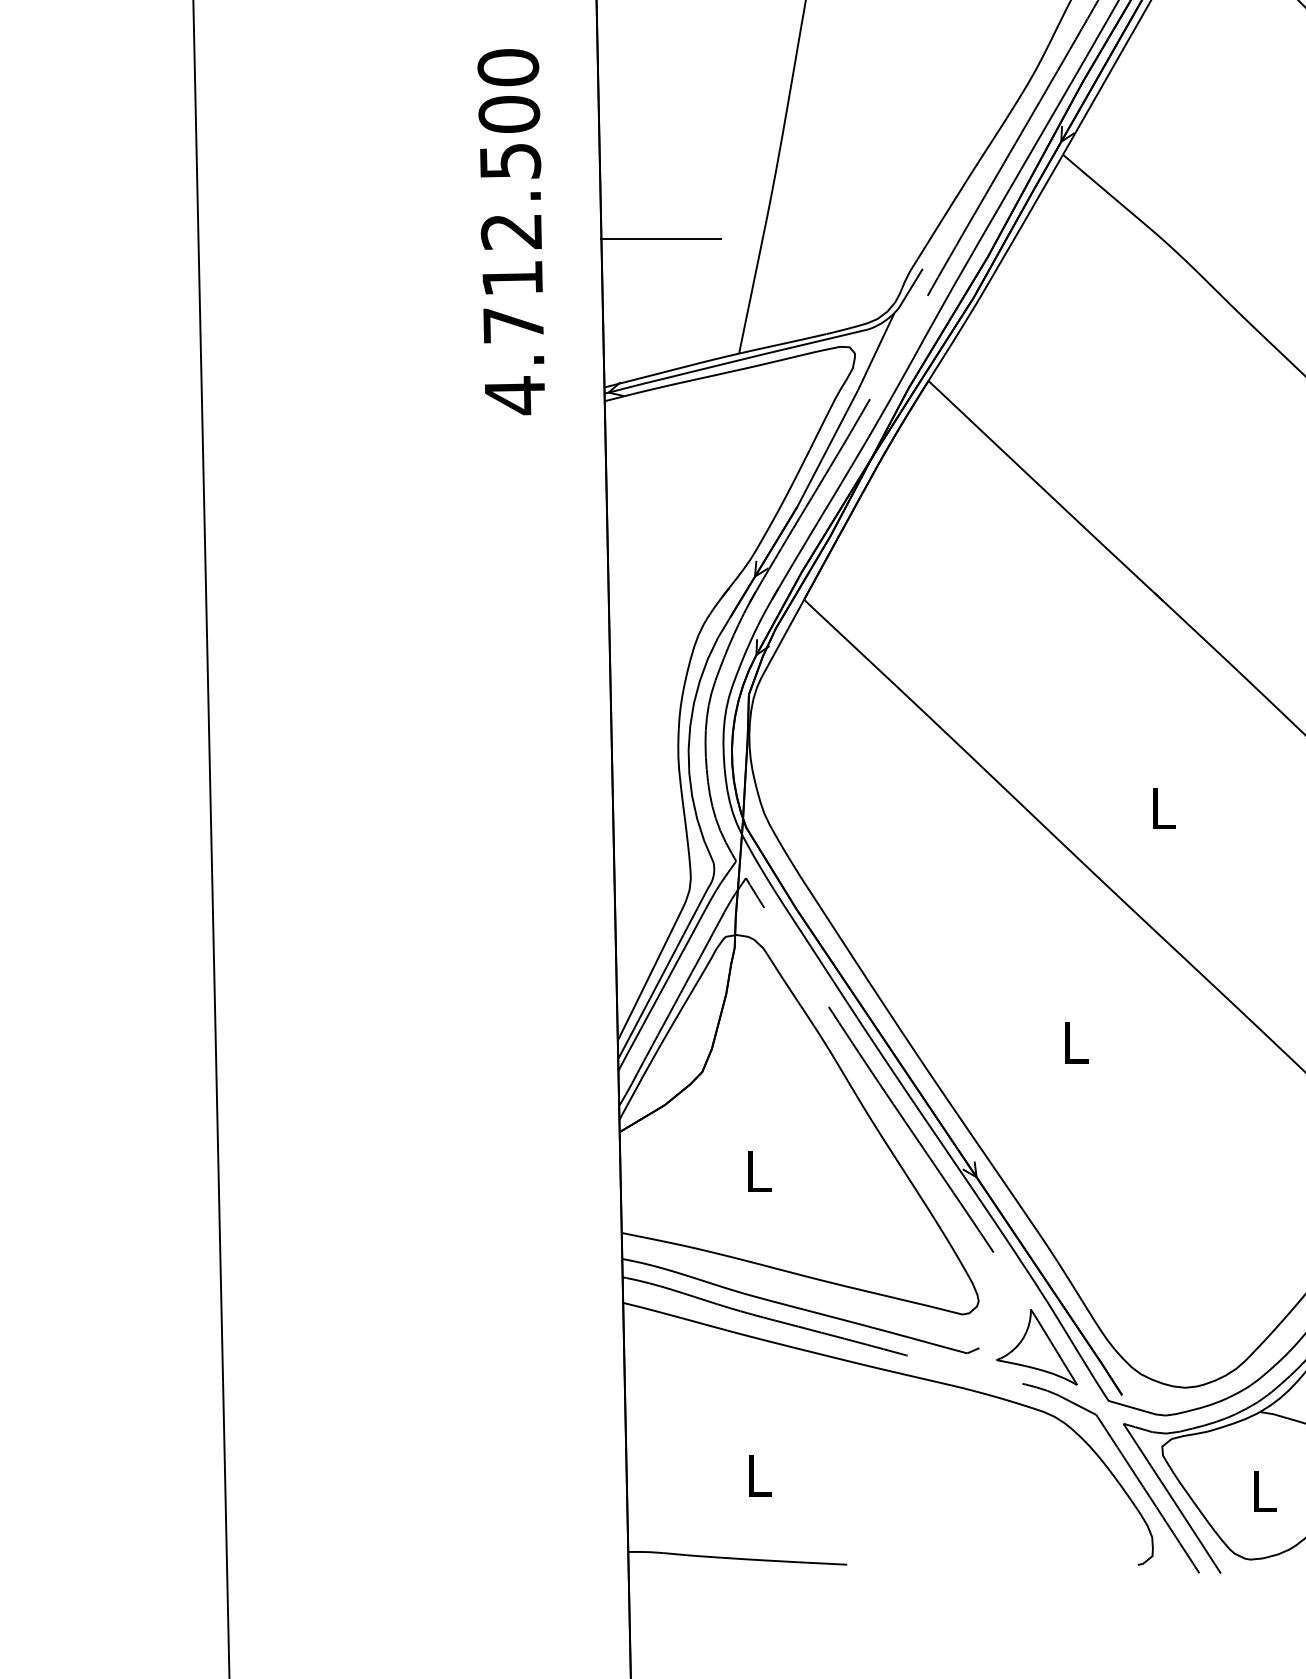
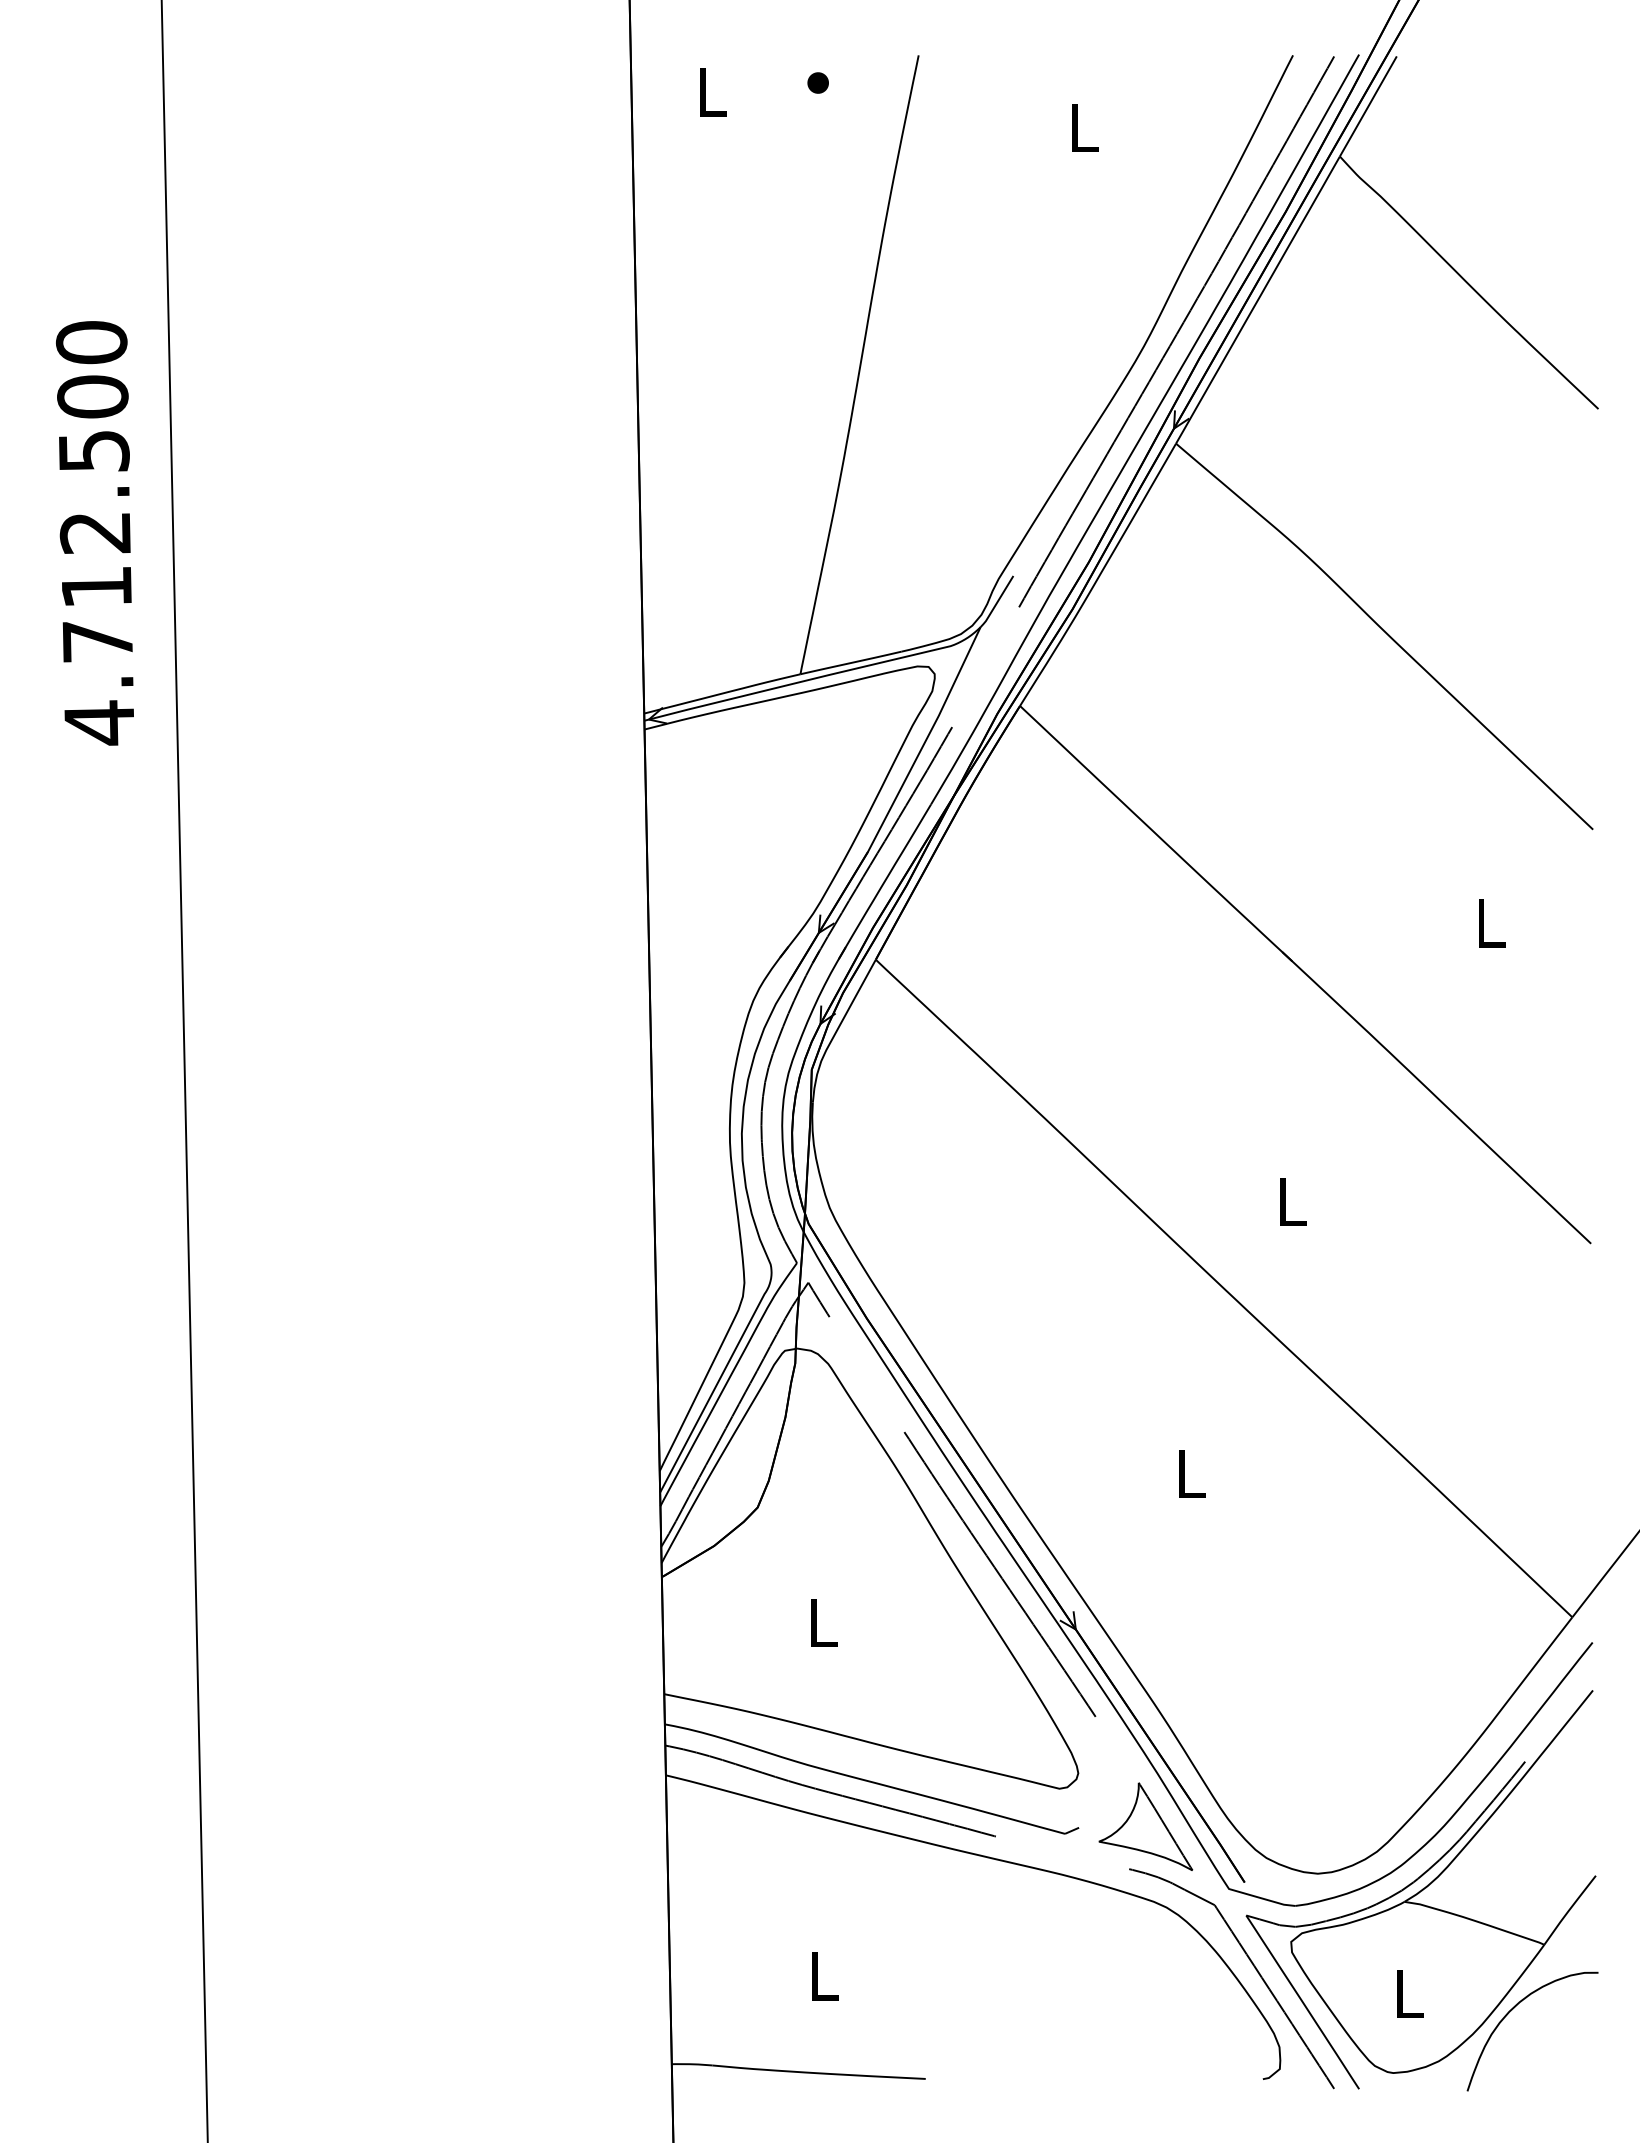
text: (510, 232) -> (94, 533), moved
line: (660, 239) -> (709, 541), removed

